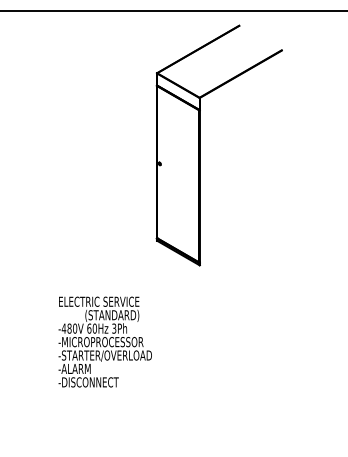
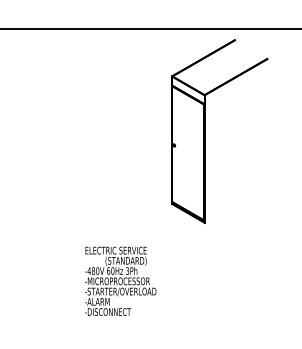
text: (104, 340) -> (120, 280), moved

